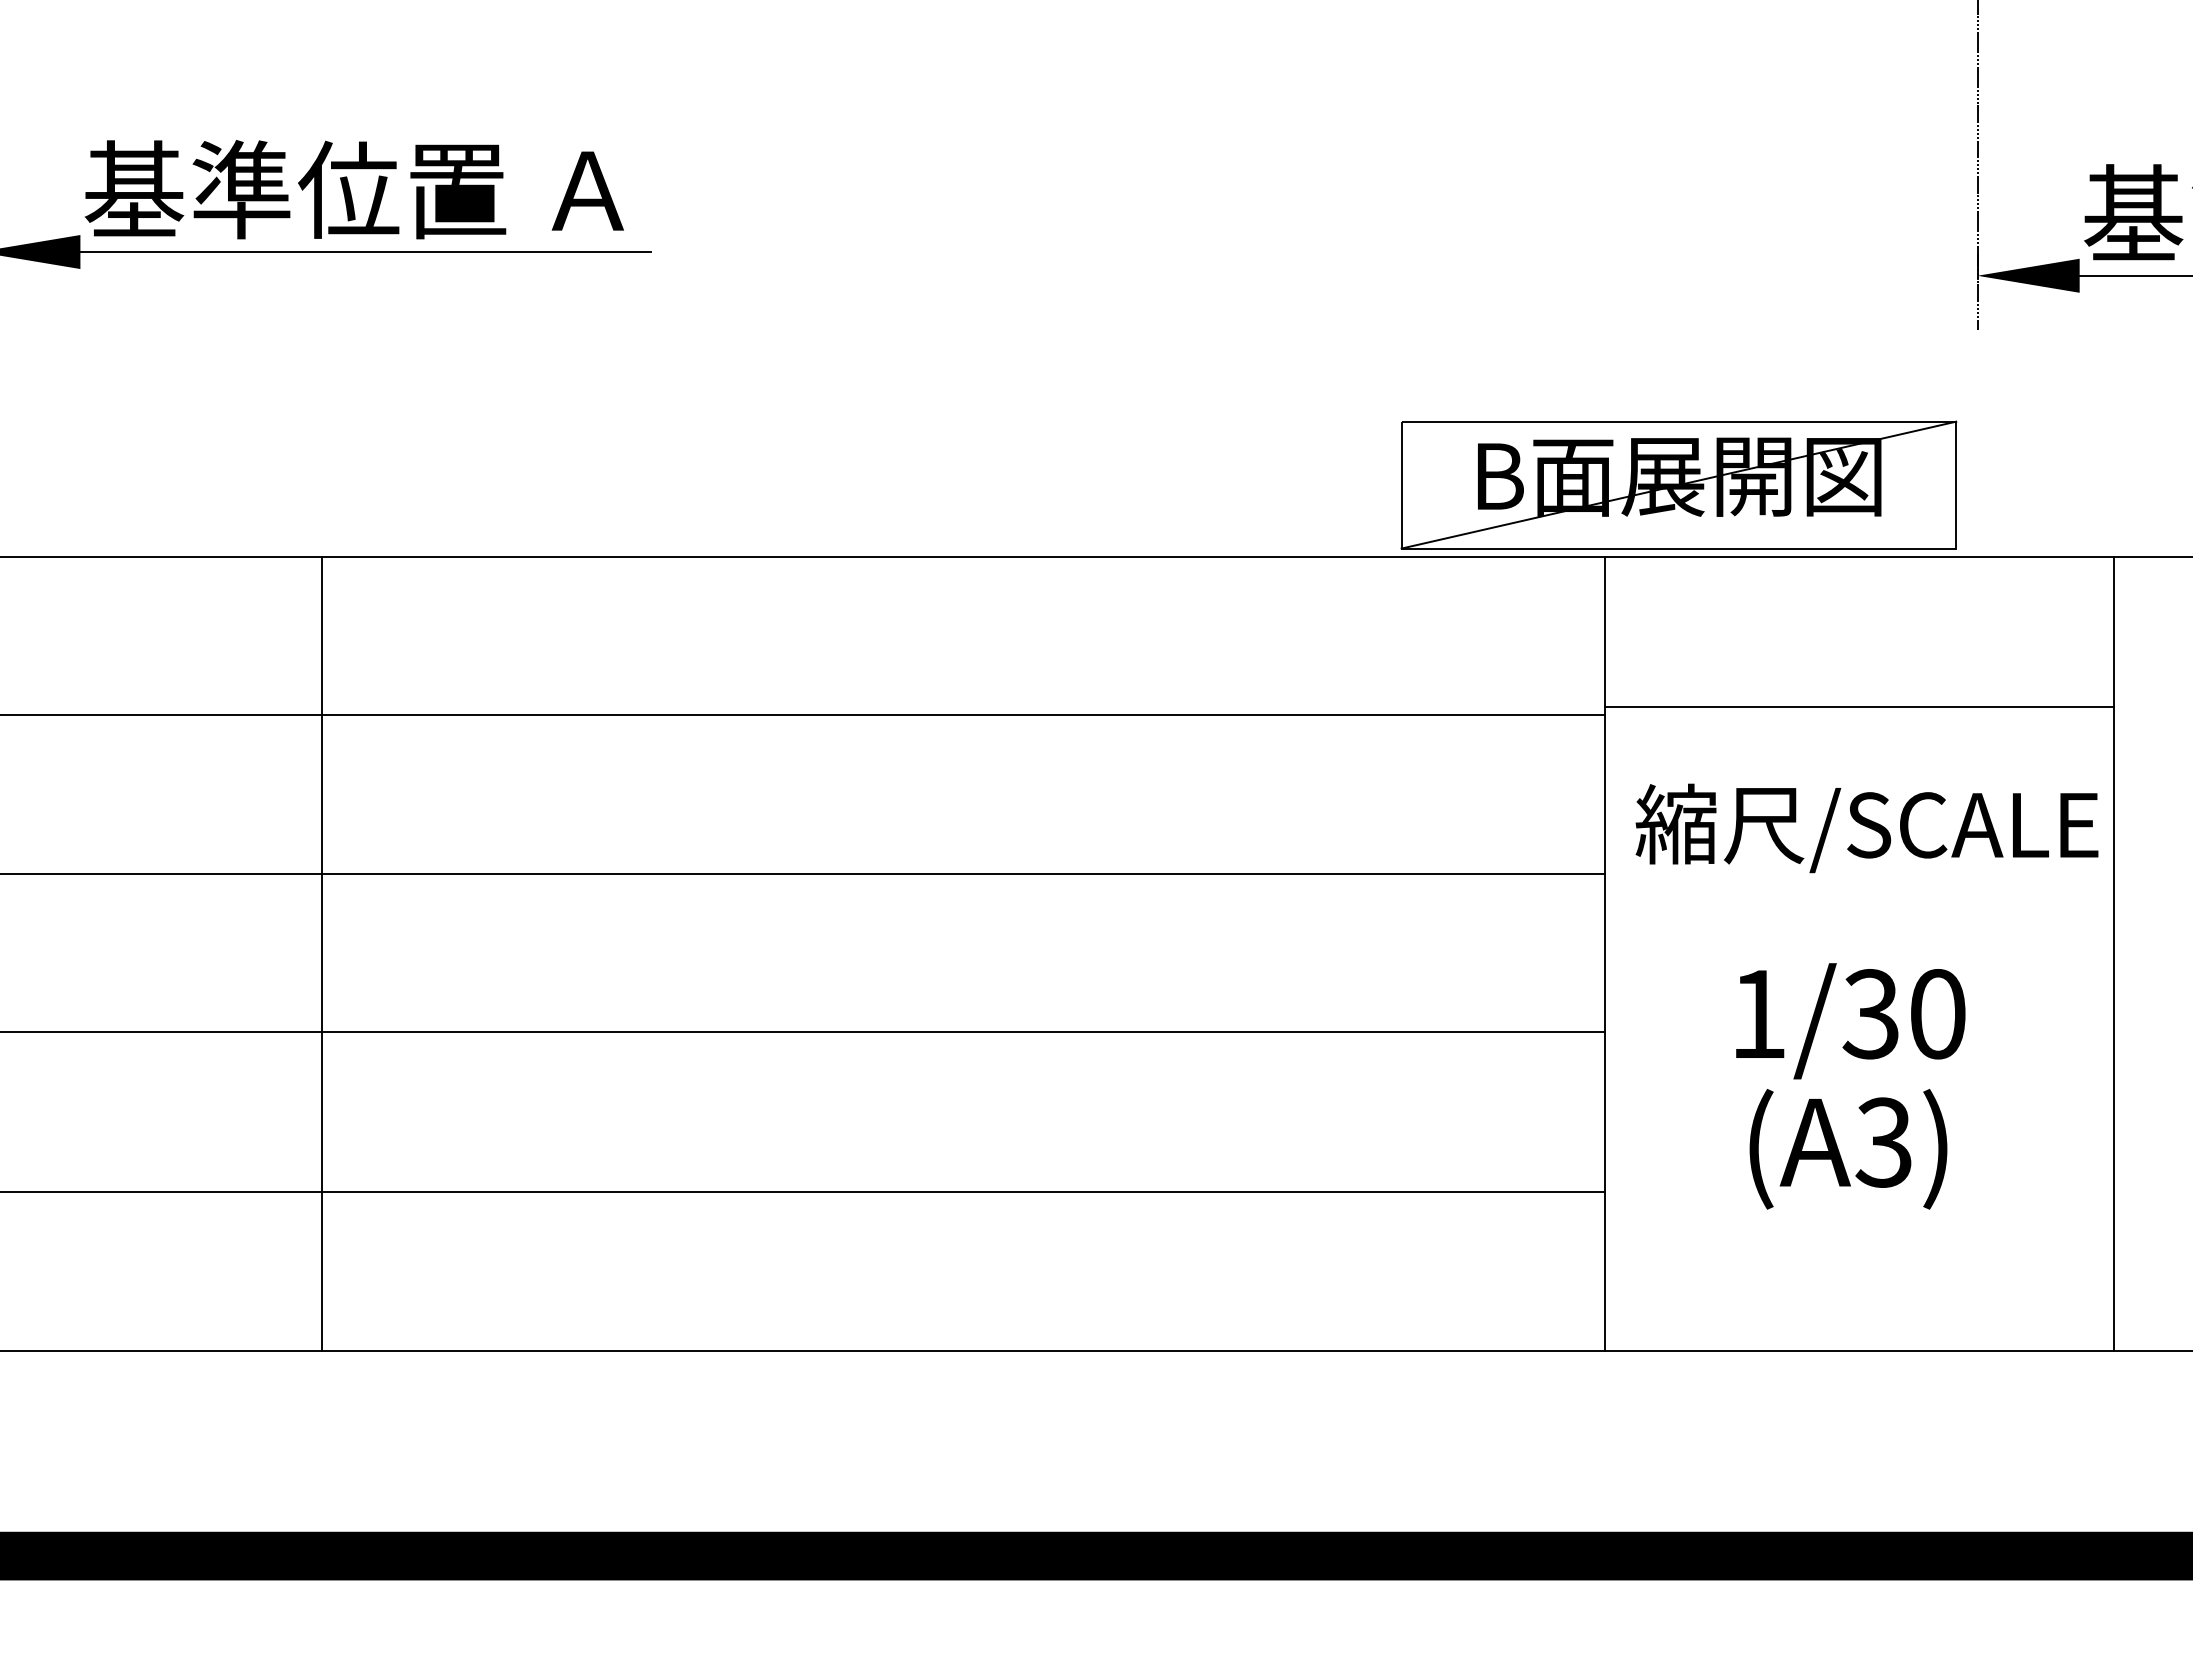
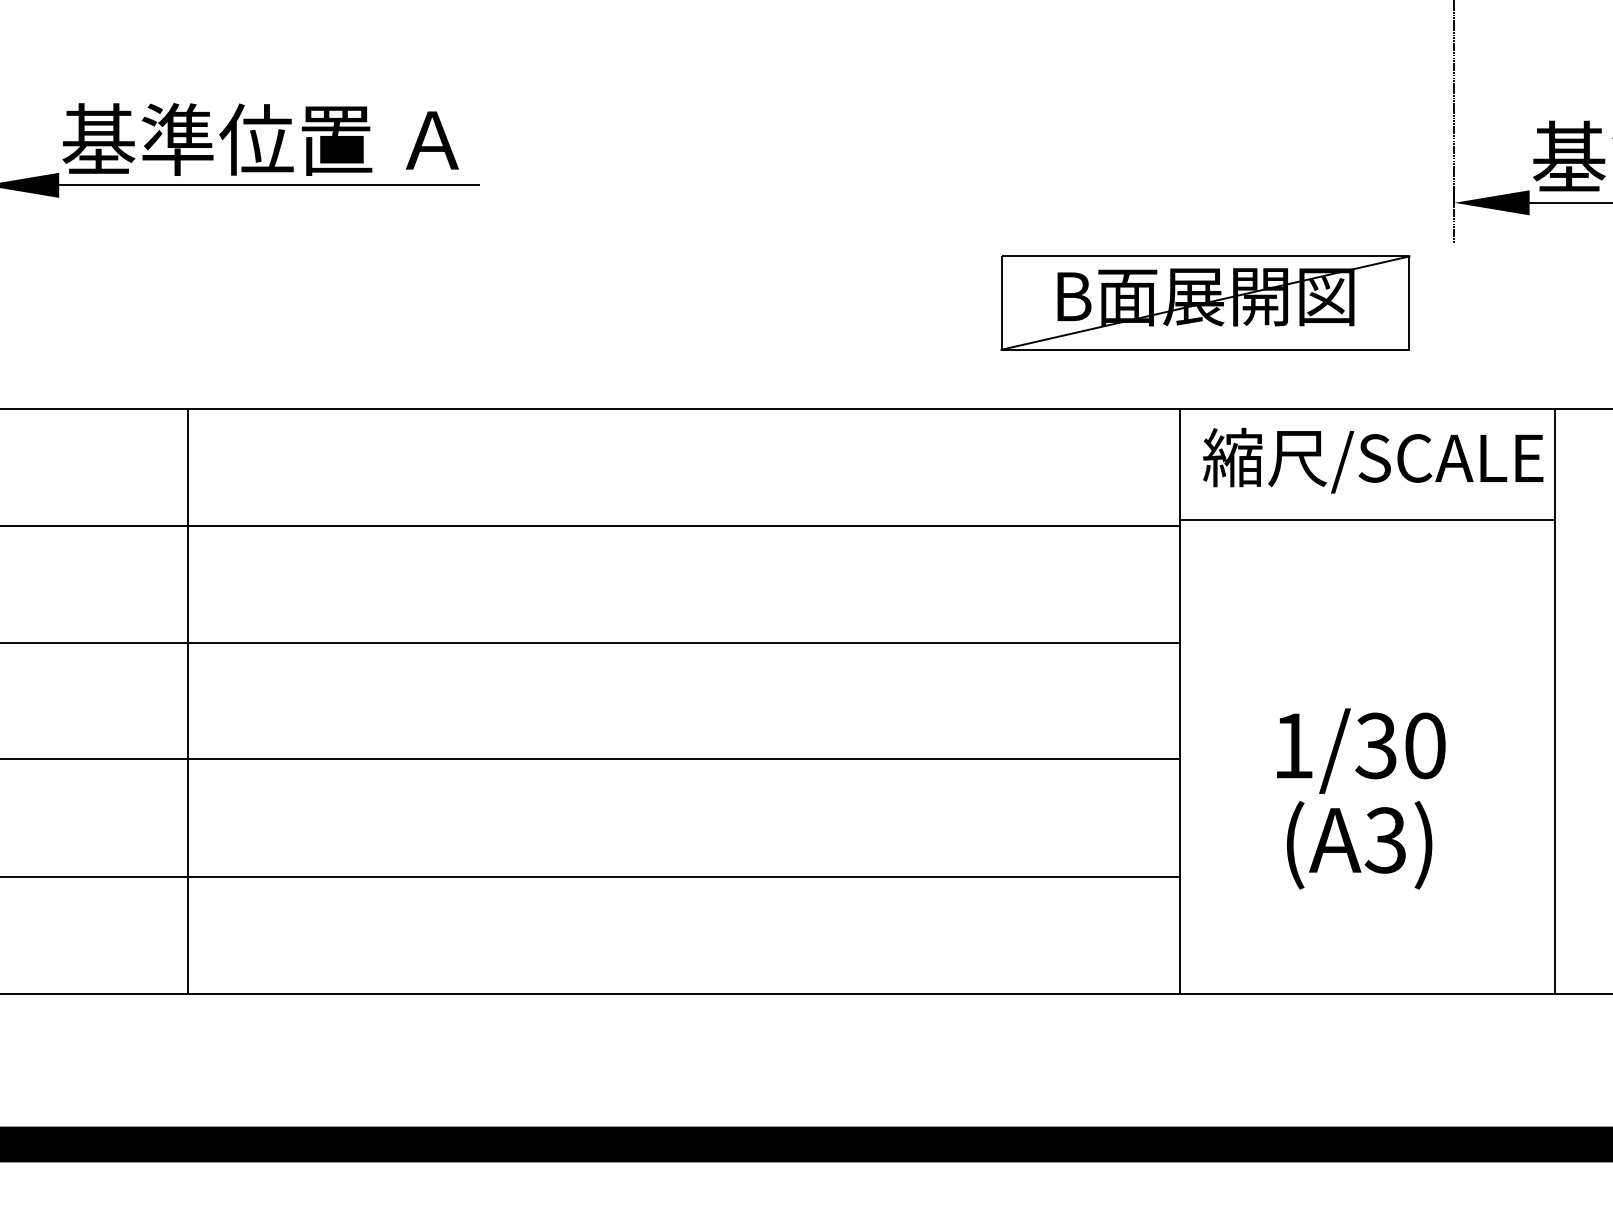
part: (1678, 484) -> (1205, 302), moved
text: (1866, 828) -> (1372, 460), moved
line: (321, 953) -> (187, 701), moved

